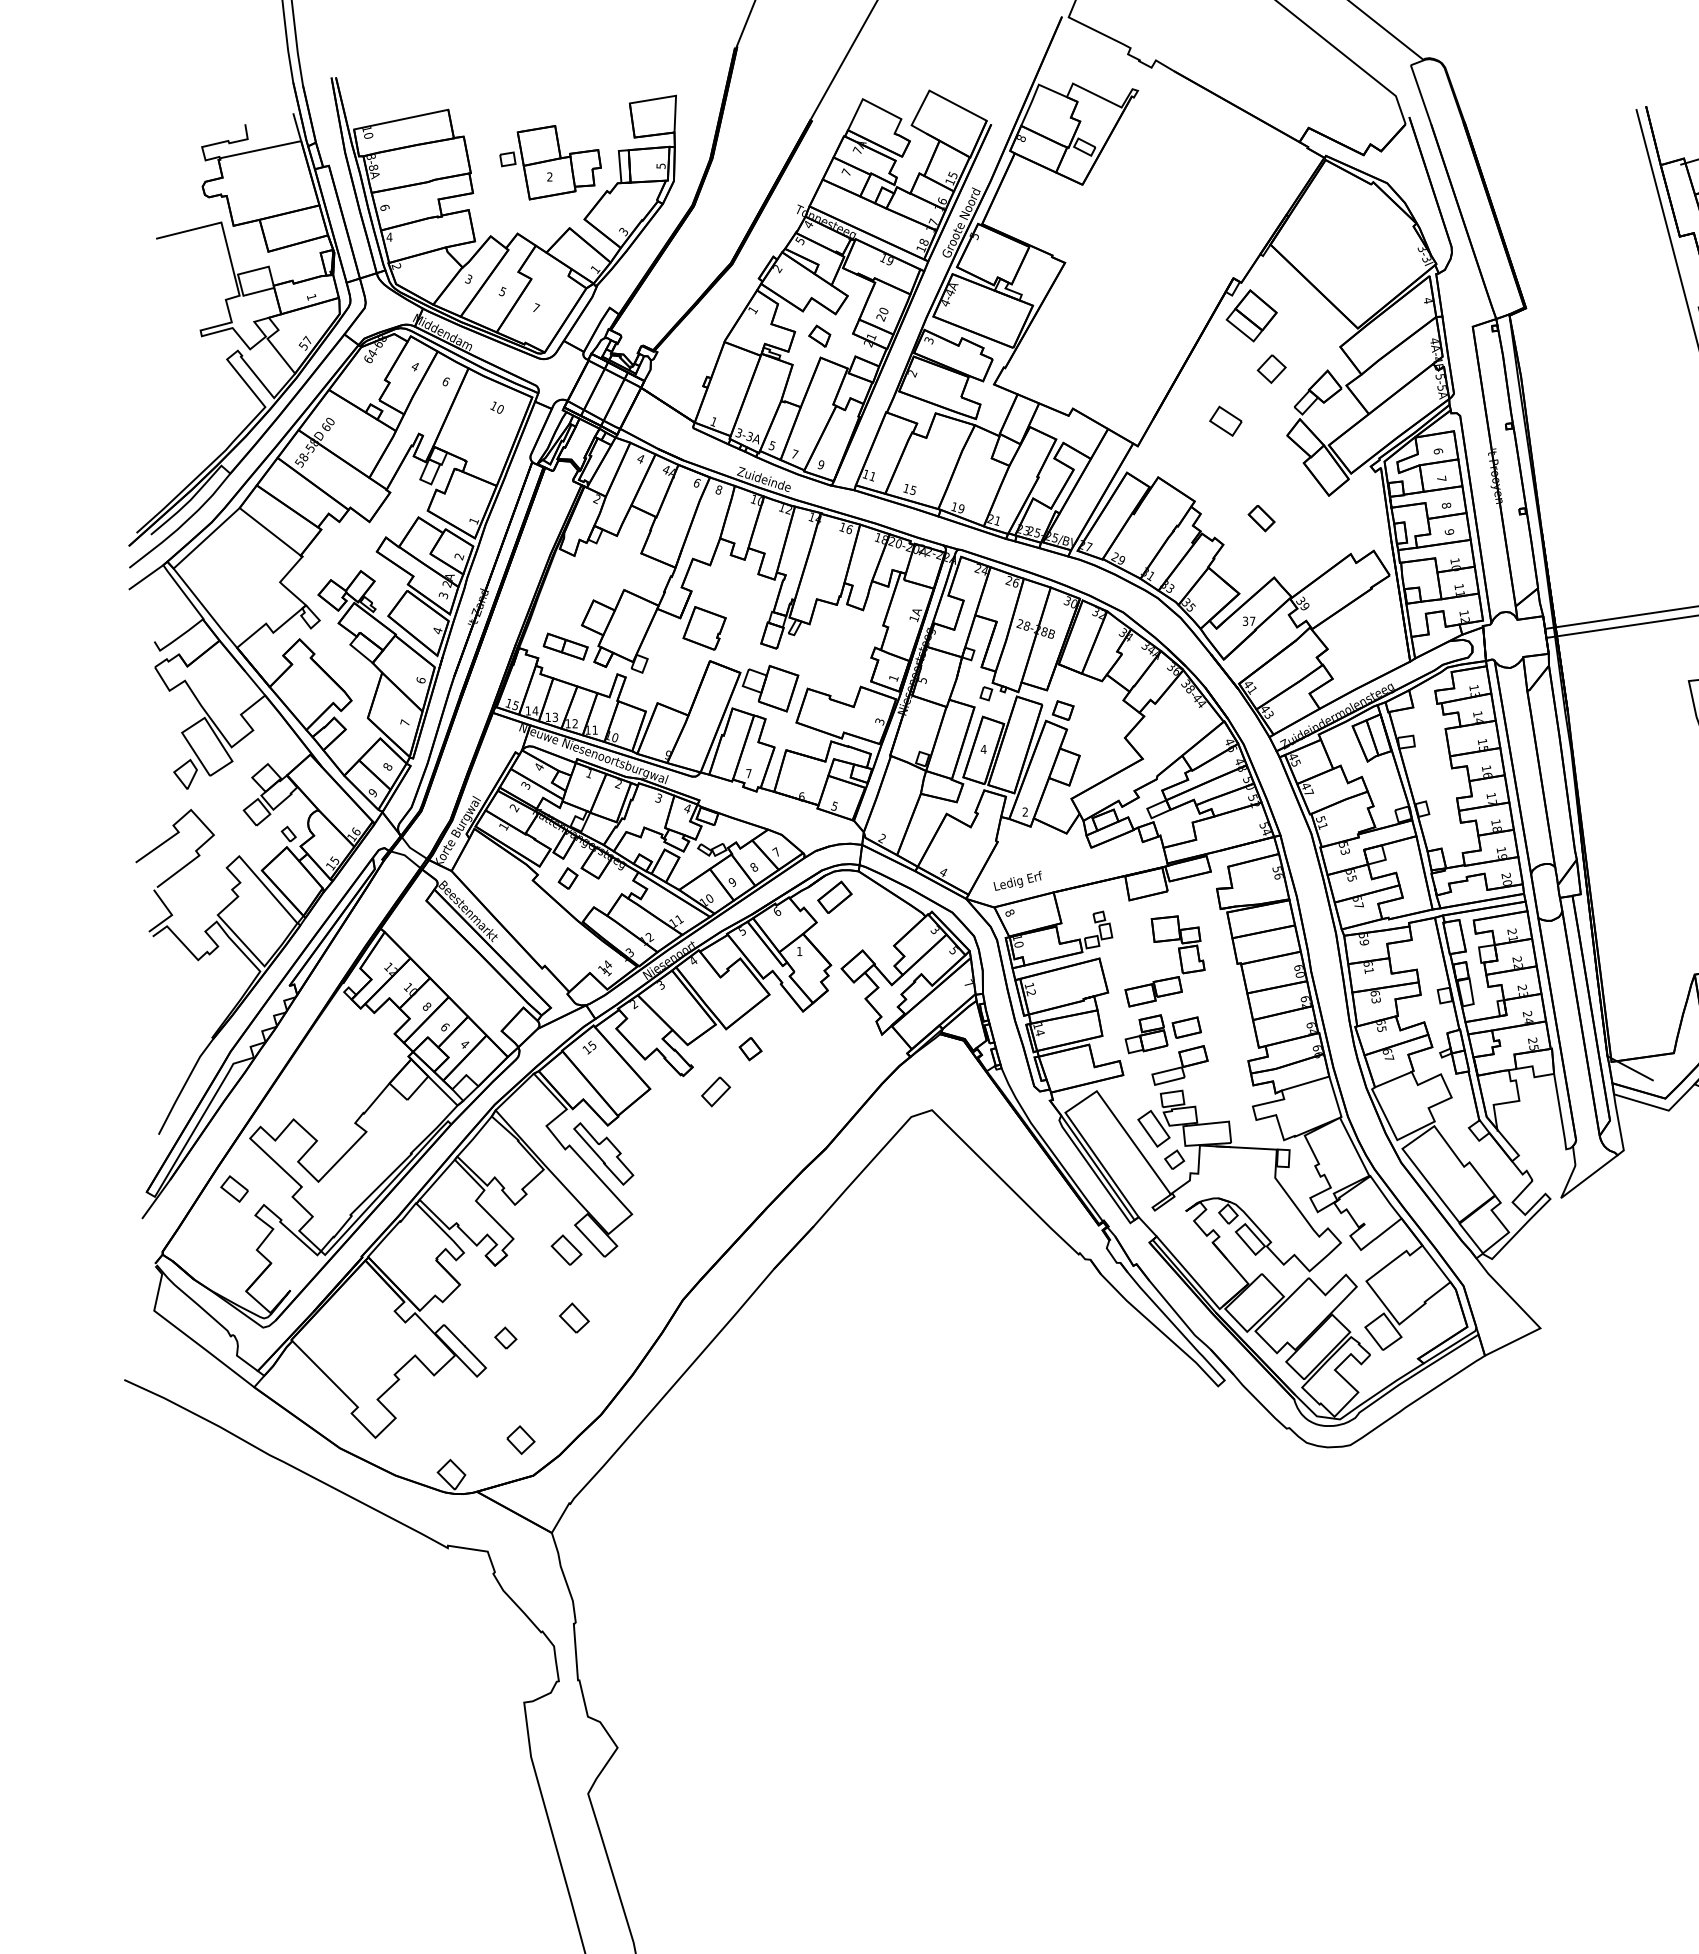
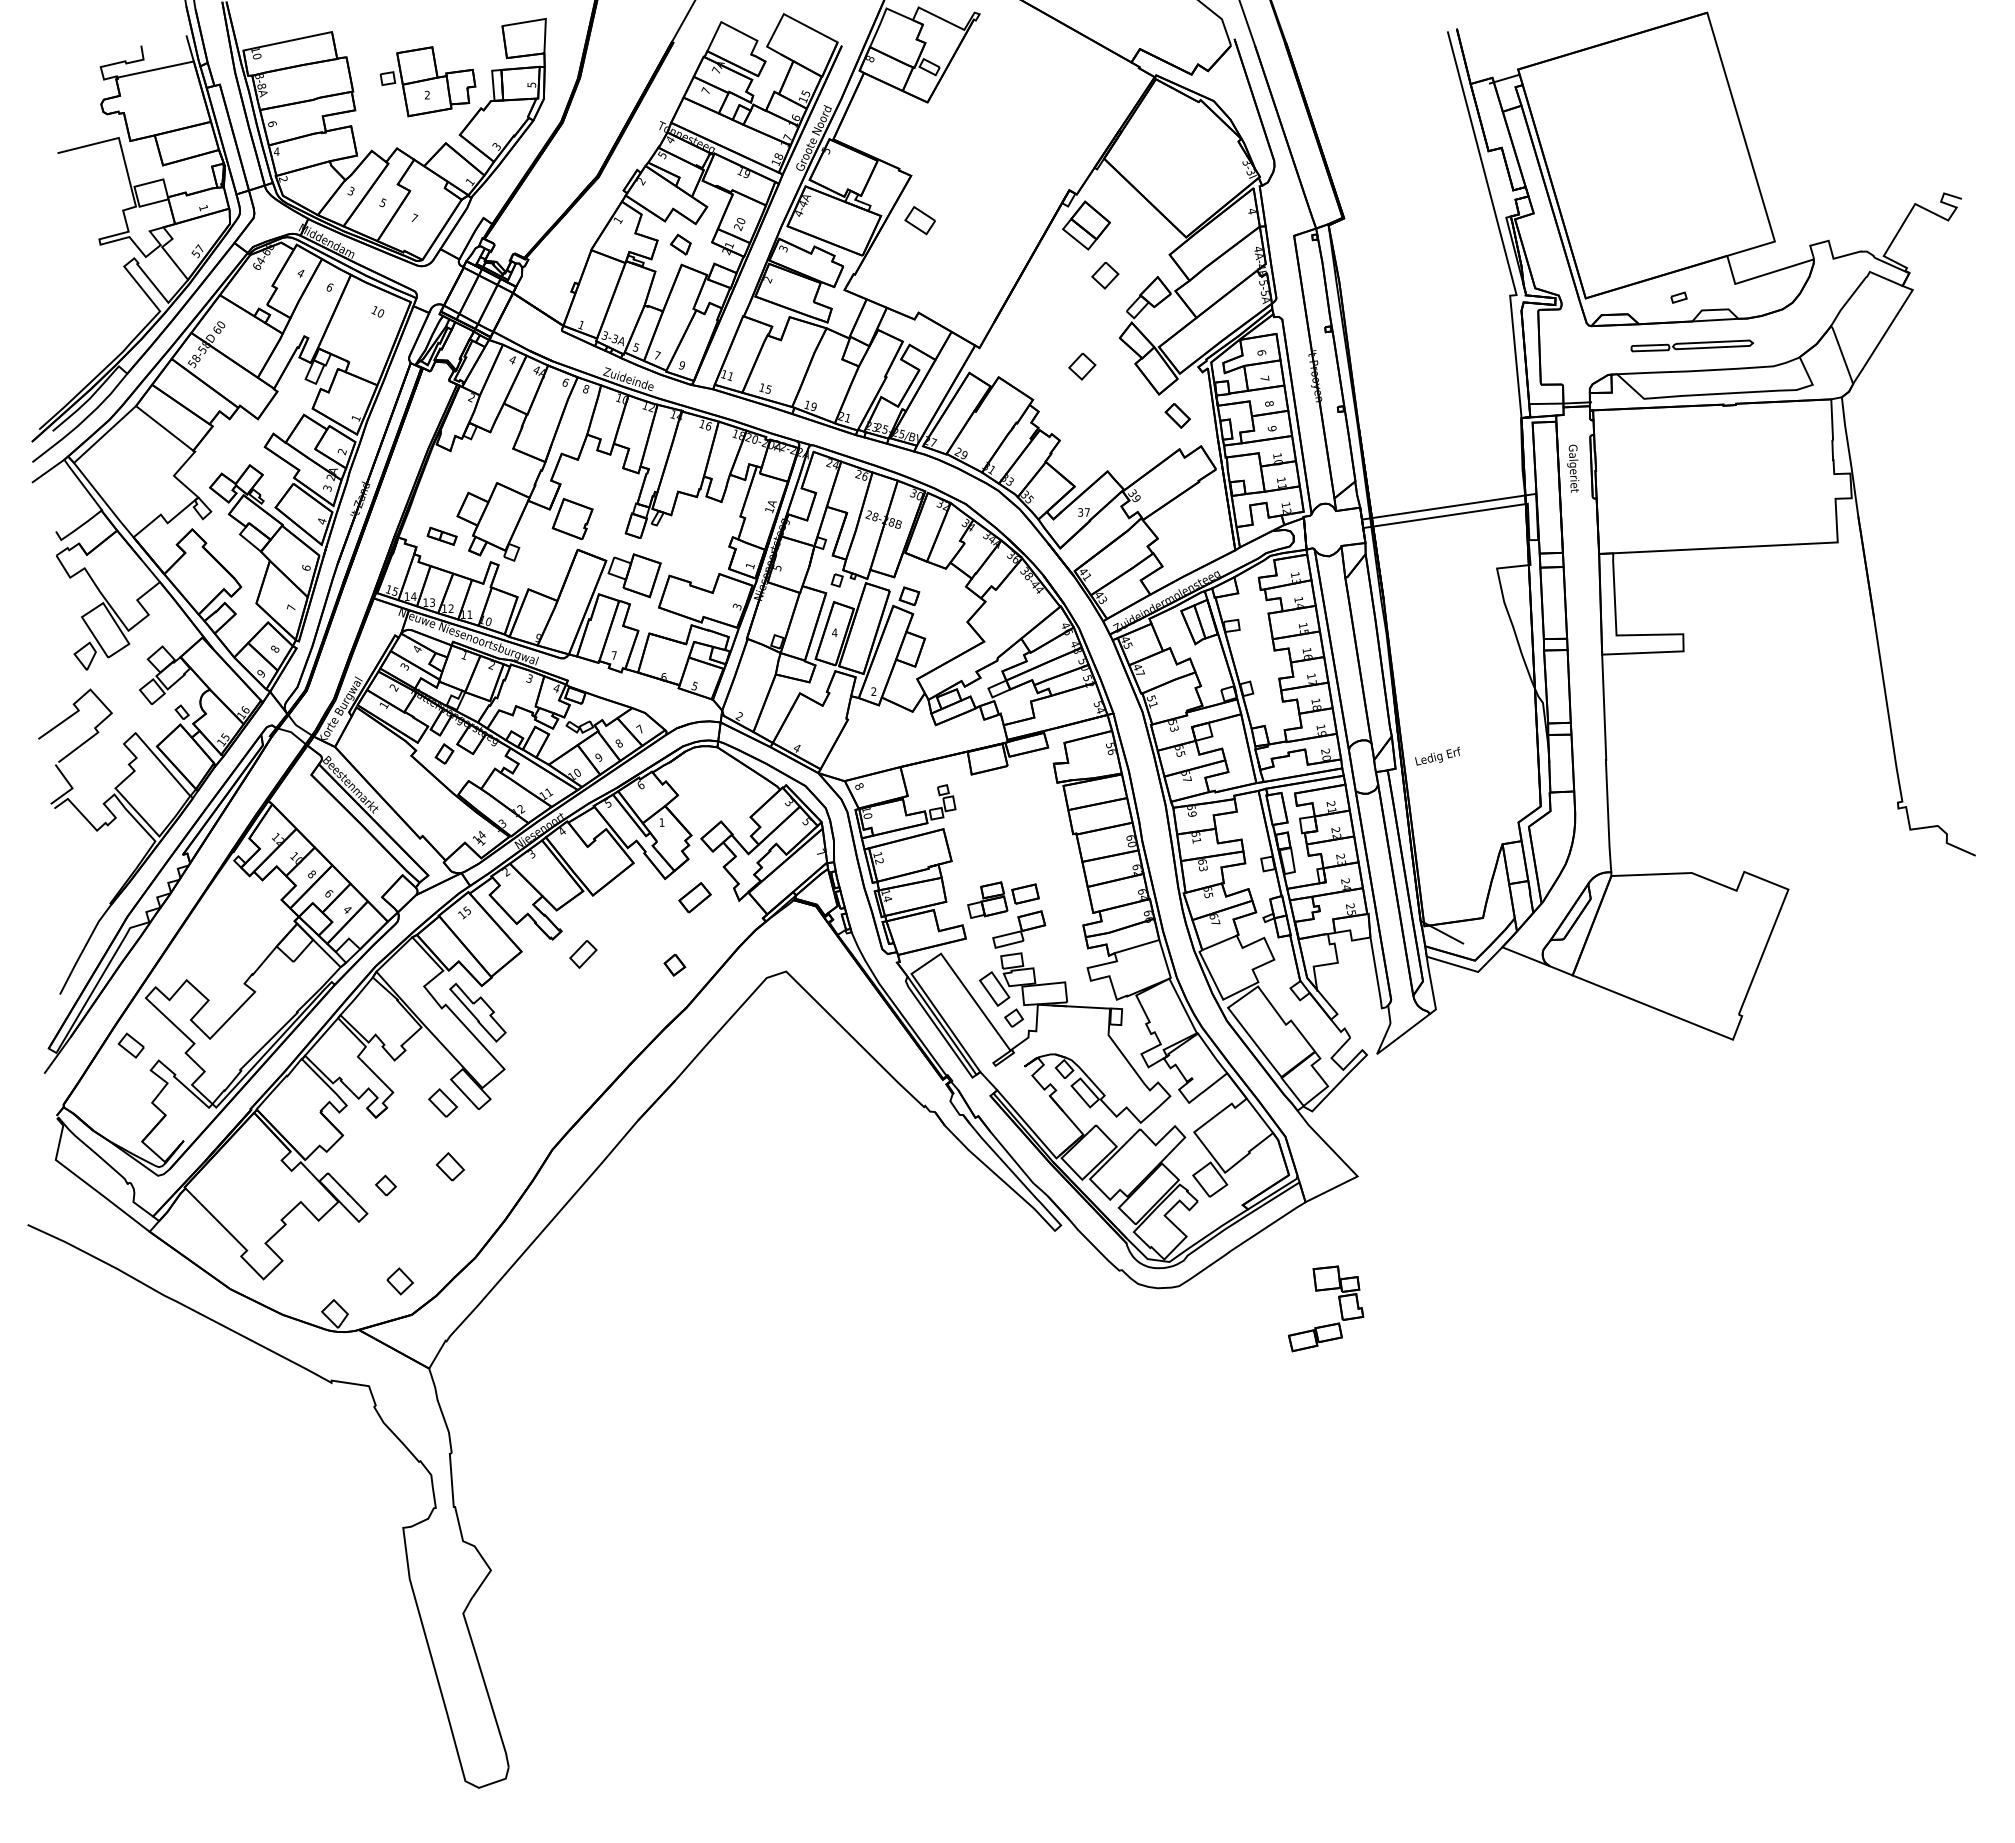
part: (1225, 421) -> (919, 220), moved
part: (1247, 465) -> (1082, 366), added
part: (1261, 518) -> (1177, 415), moved
part: (564, 646) -> (441, 536), size x0.7
text: (1017, 880) -> (1437, 755), moved
part: (834, 897) -> (694, 897), moved
part: (1179, 959) -> (1339, 1307), moved
part: (750, 1049) -> (674, 965), moved

